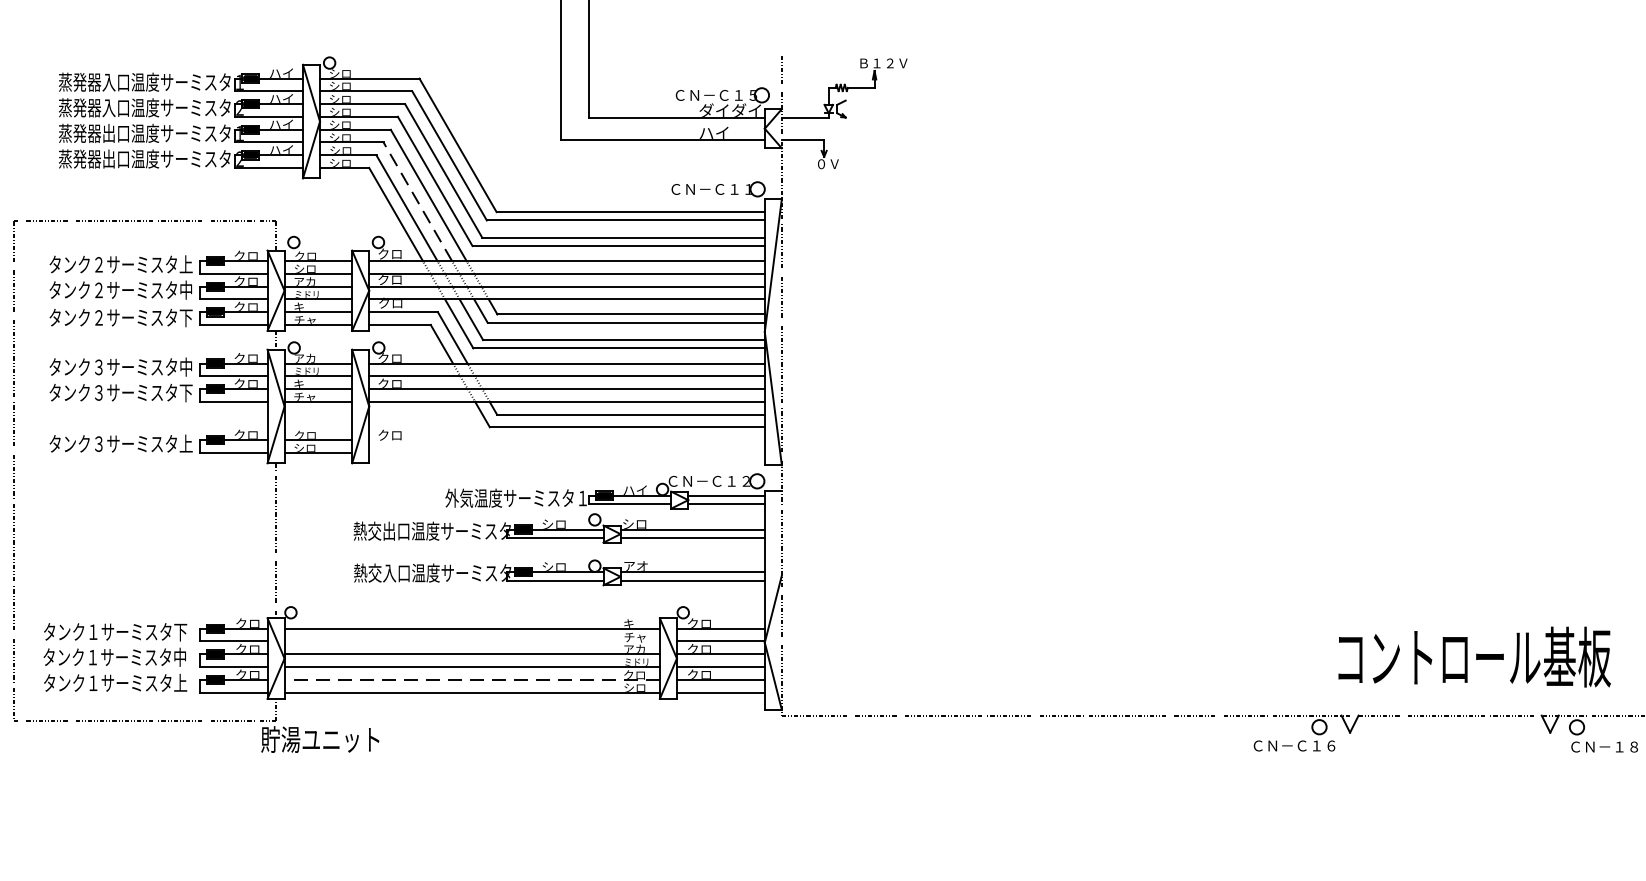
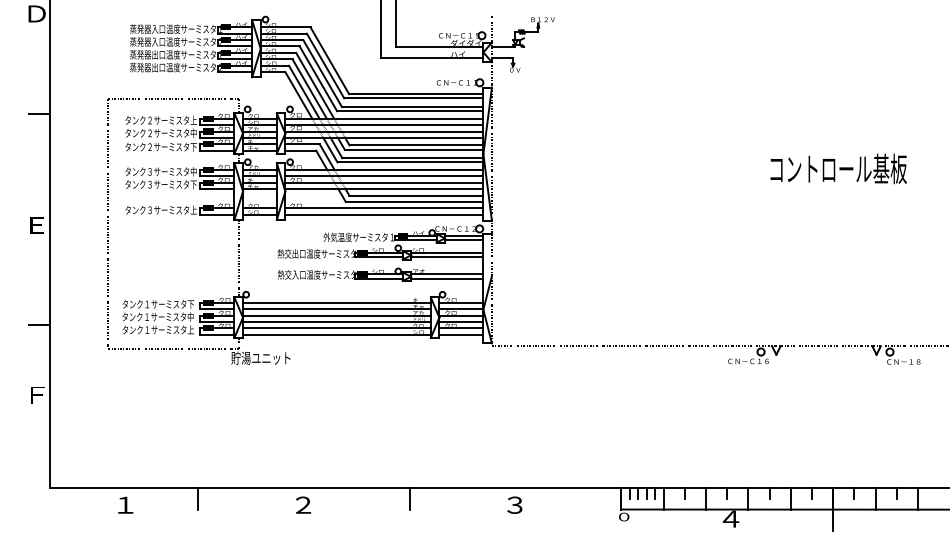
line: (417, 200) -> (309, 88), dashed -> solid
line: (567, 440) -> (384, 208), added
line: (567, 452) -> (384, 214), added
line: (471, 642) -> (336, 309), added
text: (1474, 656) -> (838, 168), moved
line: (471, 680) -> (336, 328), dashed -> solid

